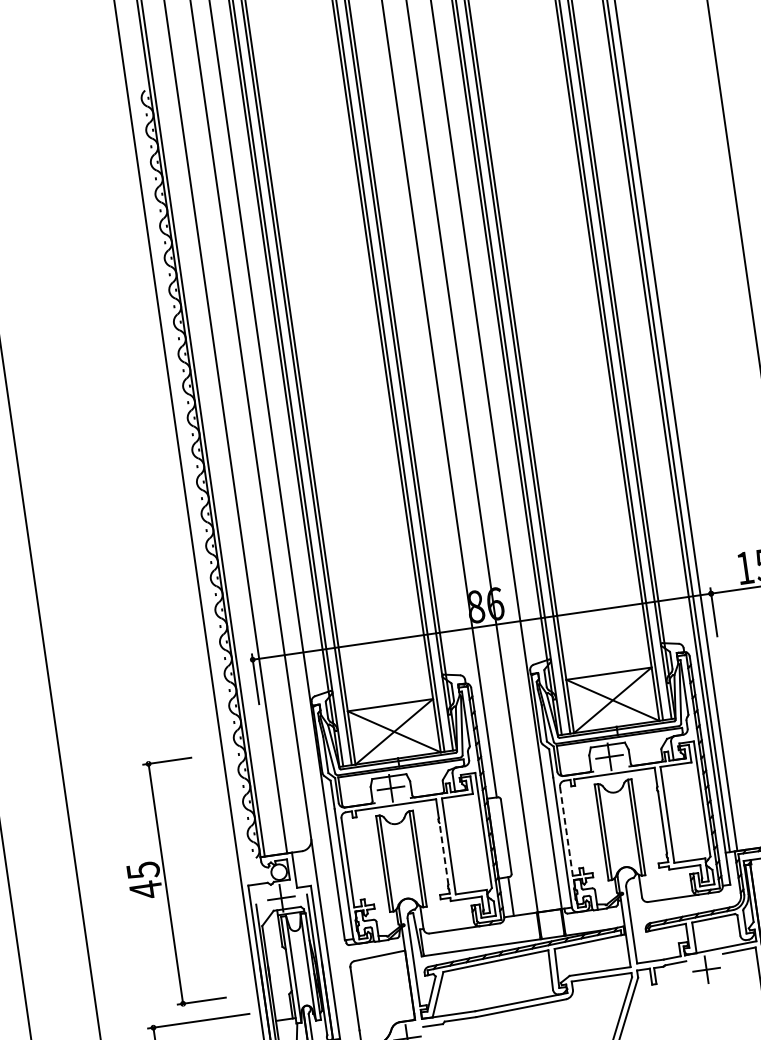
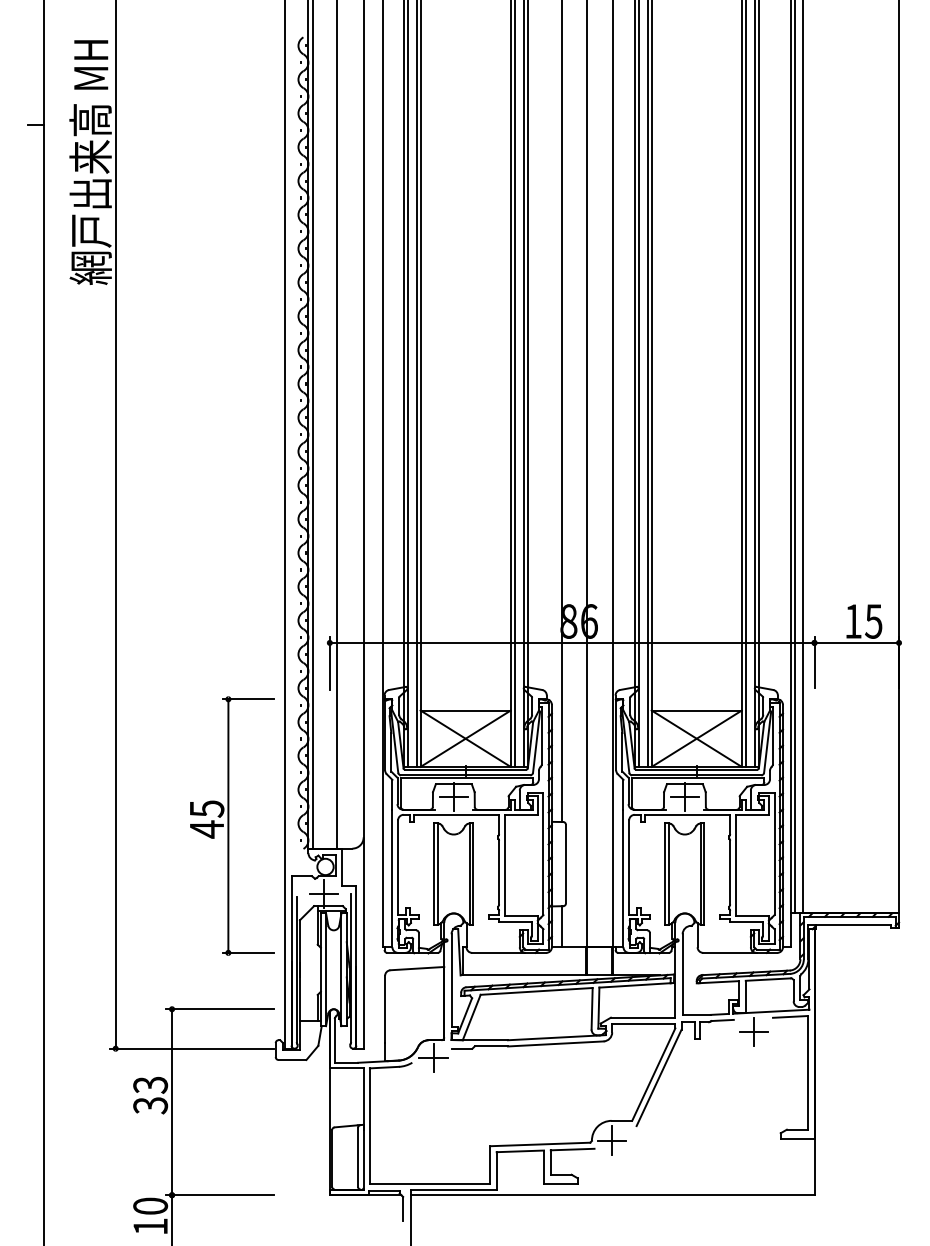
line: (566, 832) -> (629, 868), dashed -> solid
line: (443, 853) -> (498, 872), dashed -> solid
part: (169, 882) -> (232, 825), moved

